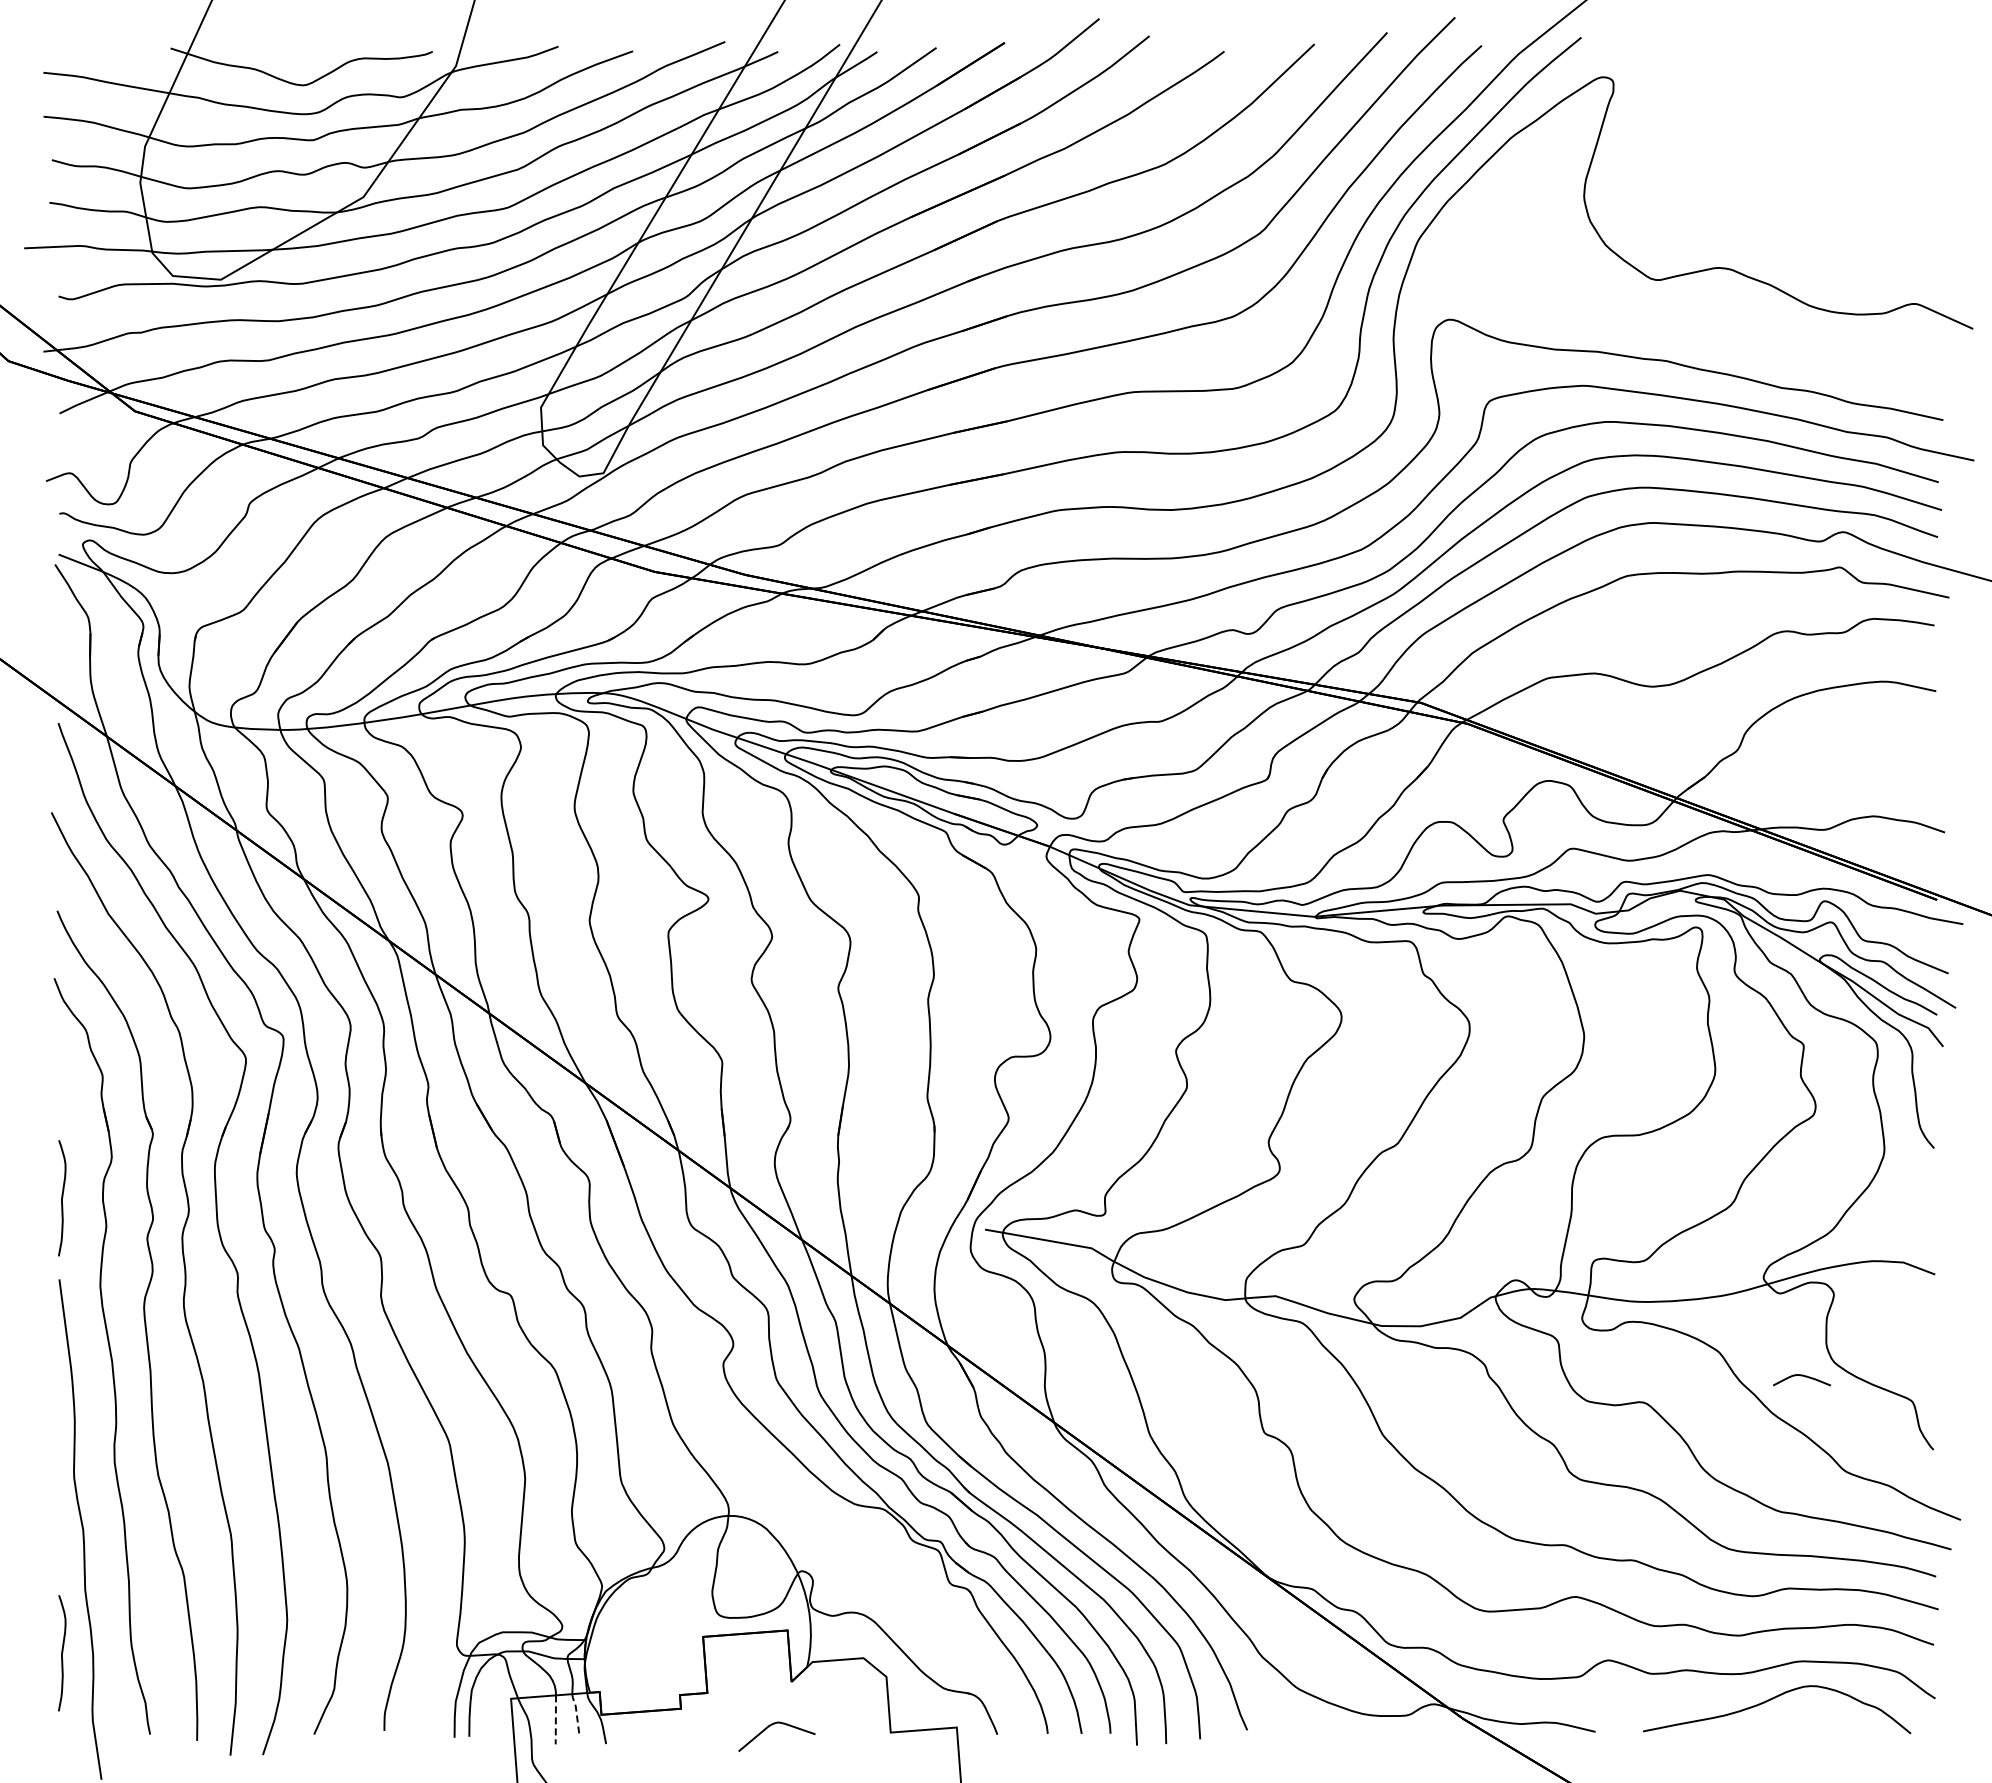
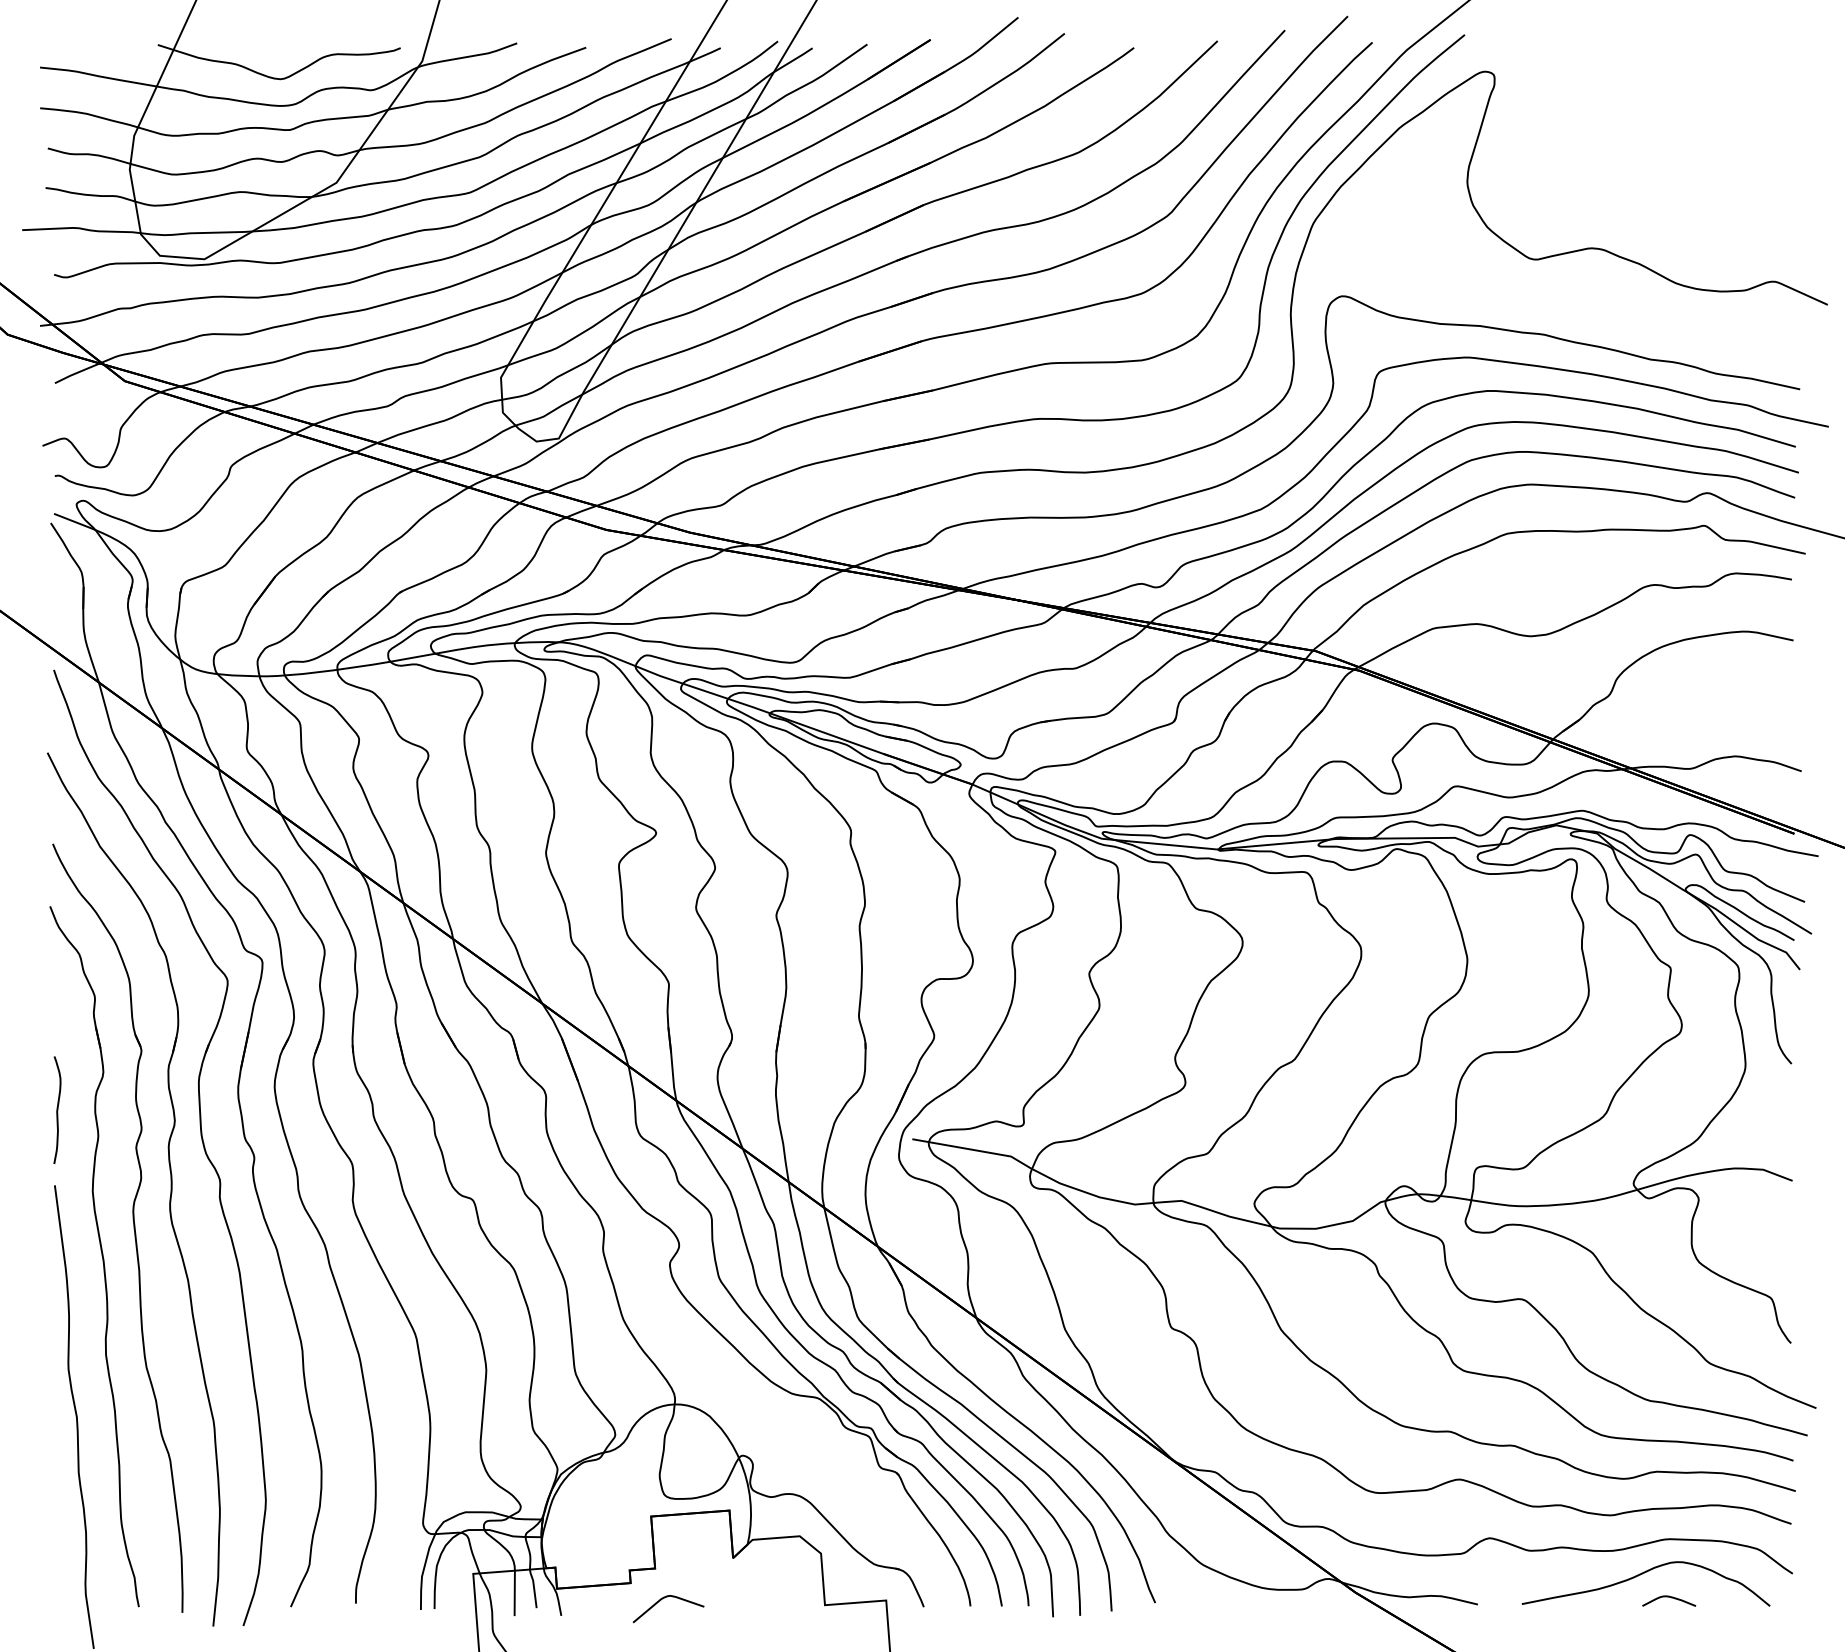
curve: (1801, 1376) -> (1668, 1597), moved
curve: (62, 1653) -> (57, 1531), removed
line: (576, 1713) -> (533, 1587), dashed -> solid
line: (555, 1719) -> (514, 1593), dashed -> solid
curve: (770, 1726) -> (662, 1599), moved

